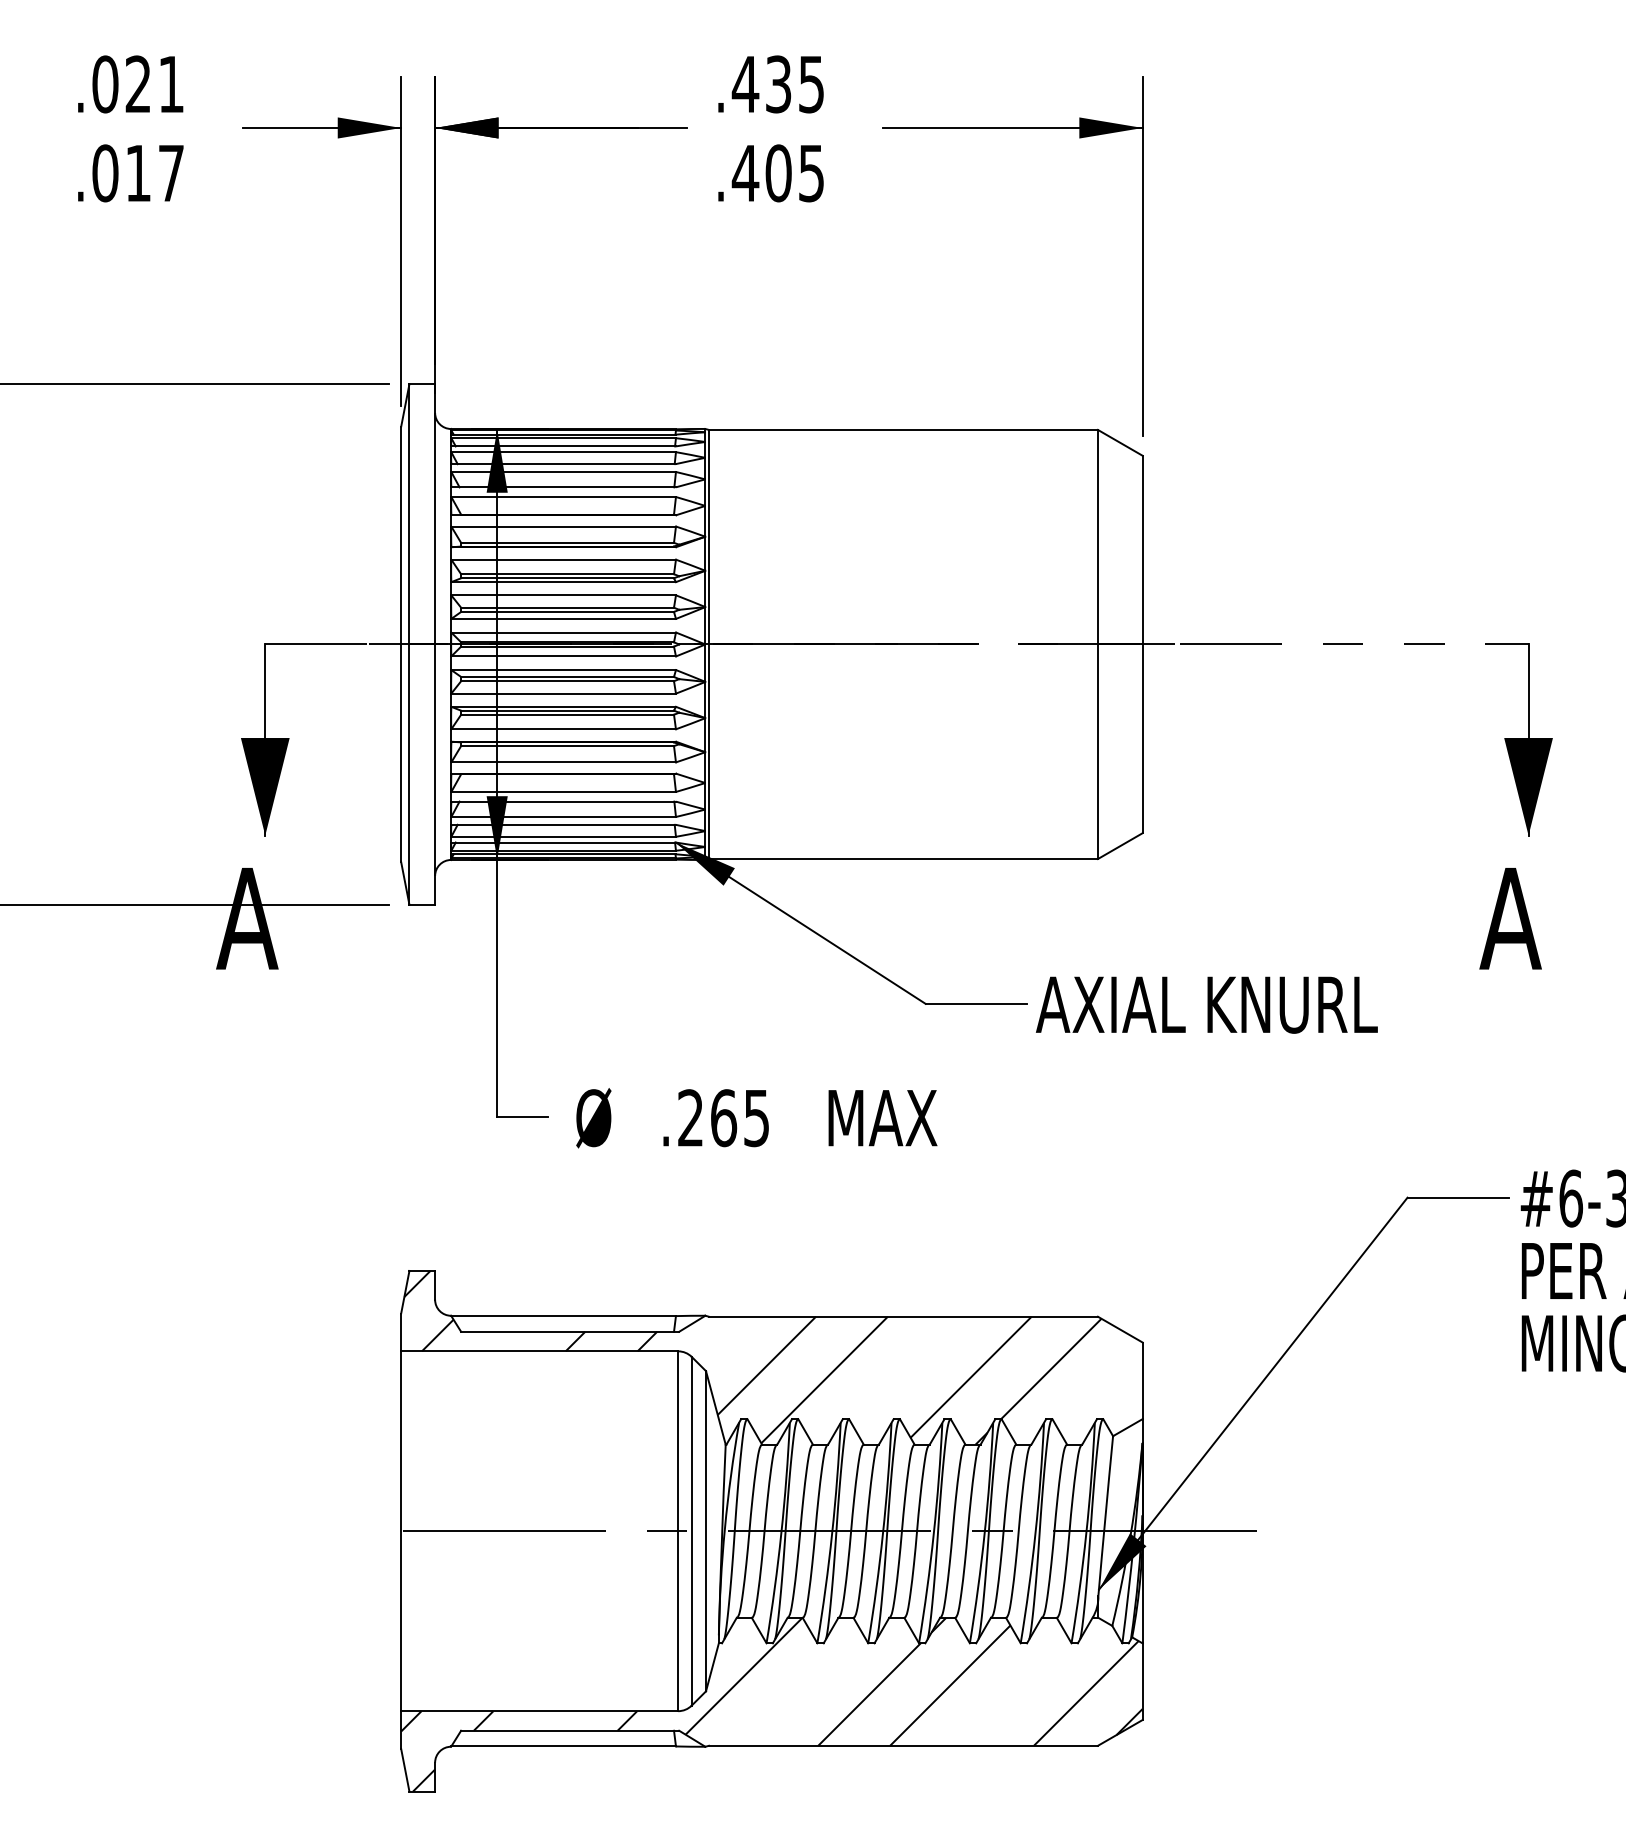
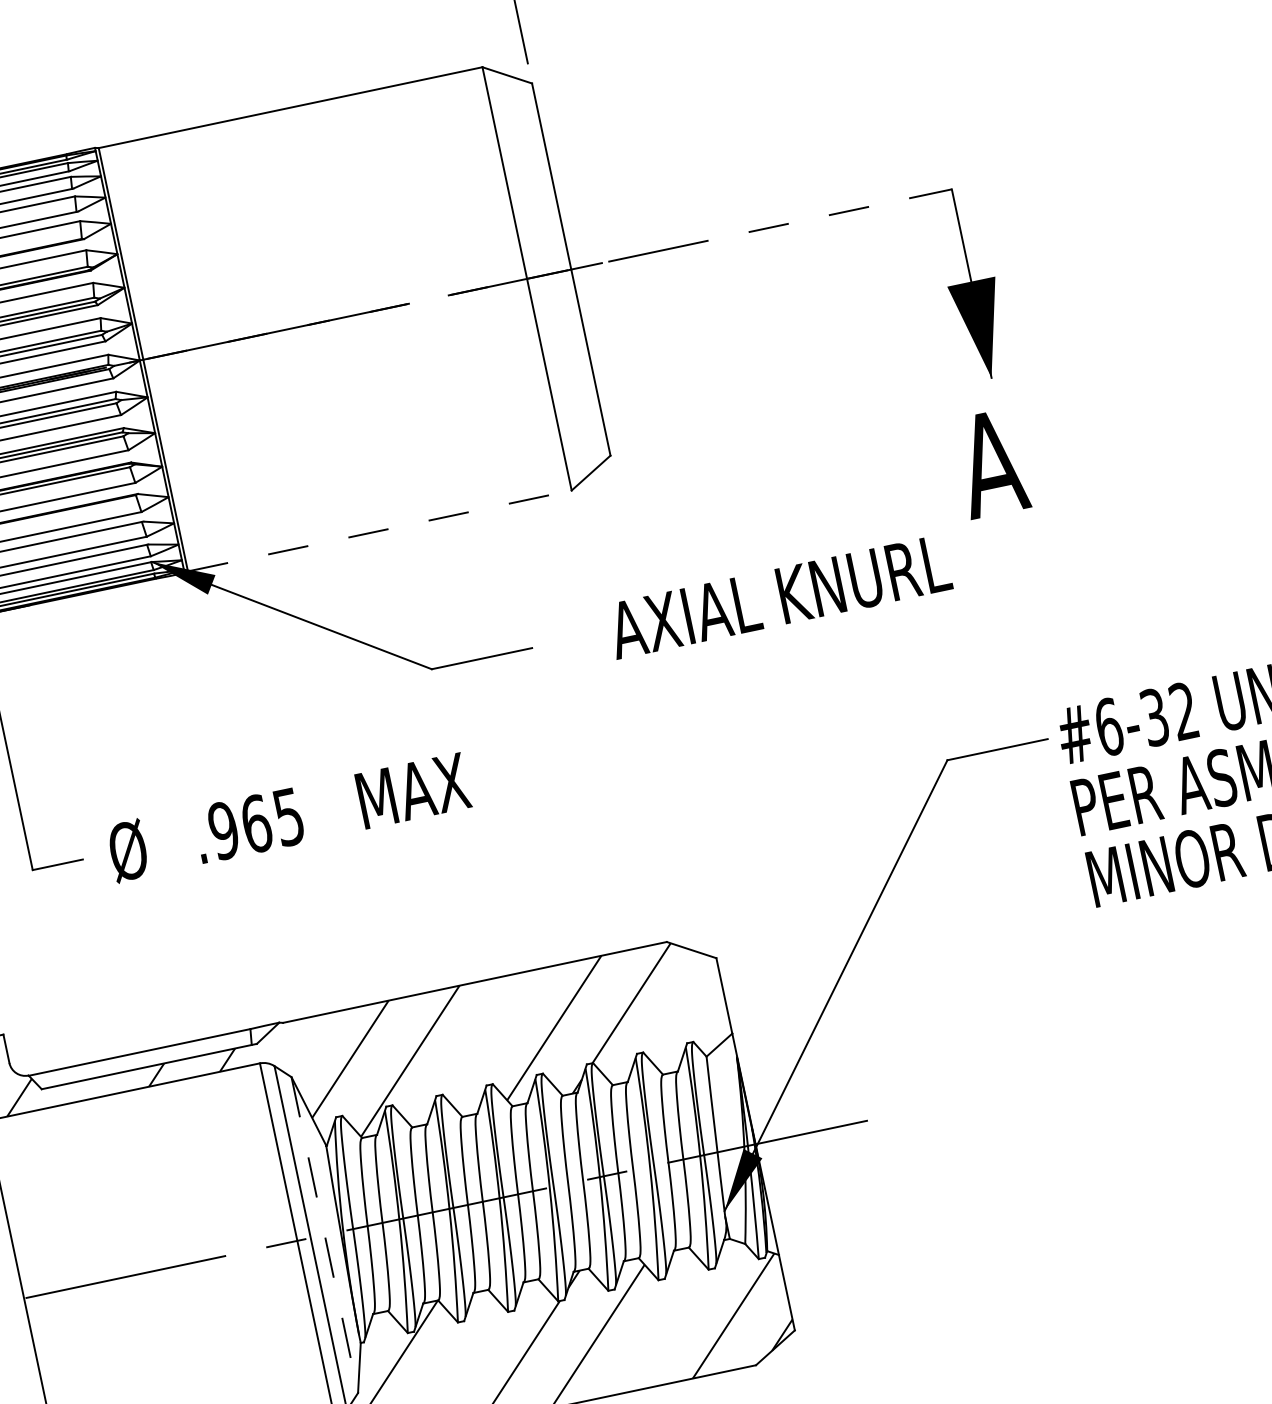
line: (903, 859) -> (379, 531), solid -> dashed
text: (1206, 1004) -> (779, 596), moved
text: (690, 1118) -> (223, 831), .265 -> .965
line: (706, 1531) -> (325, 1235), solid -> dashed

